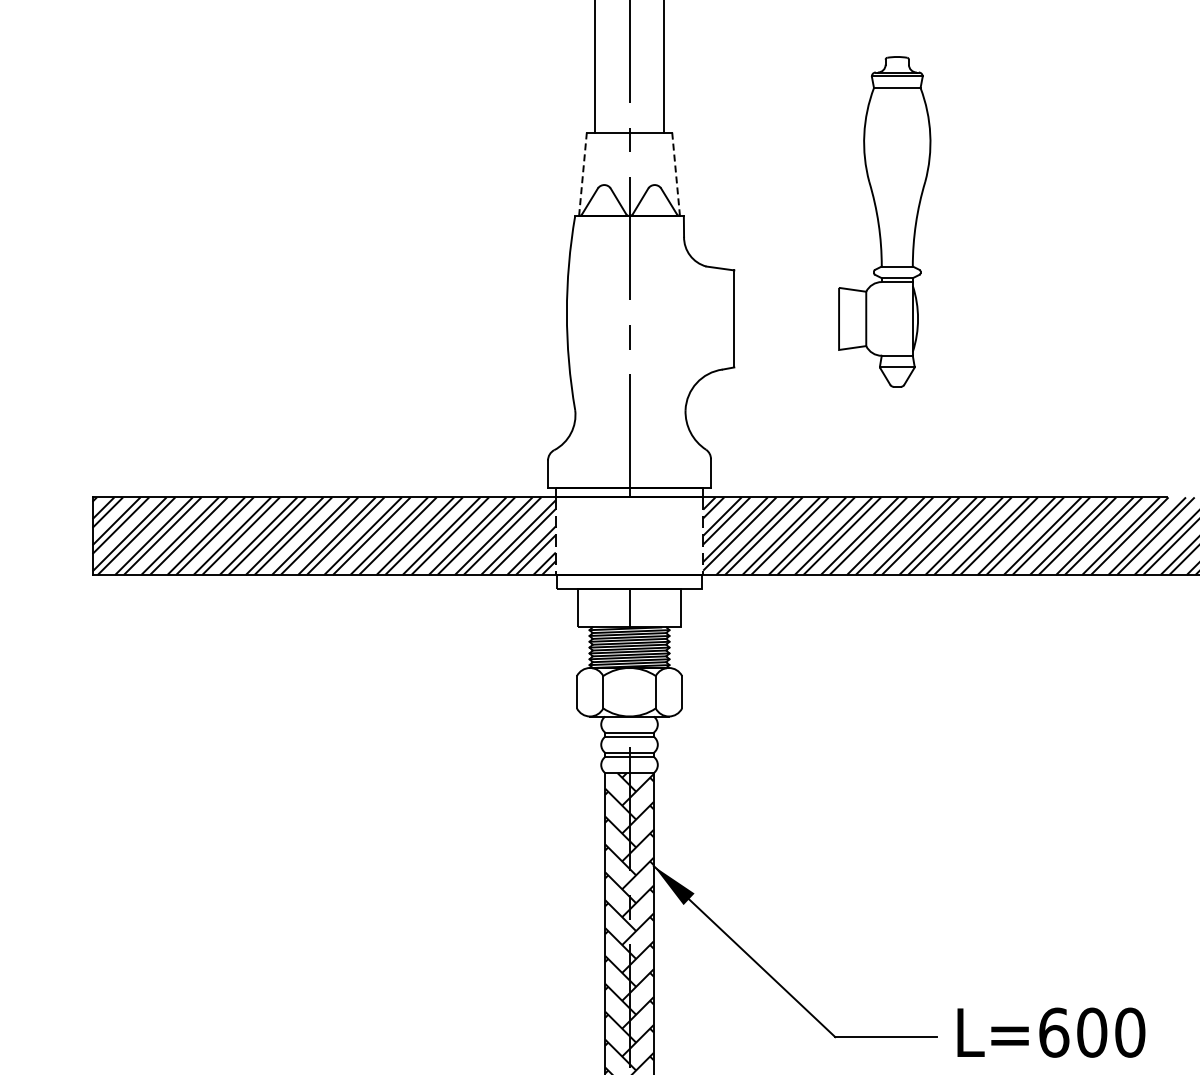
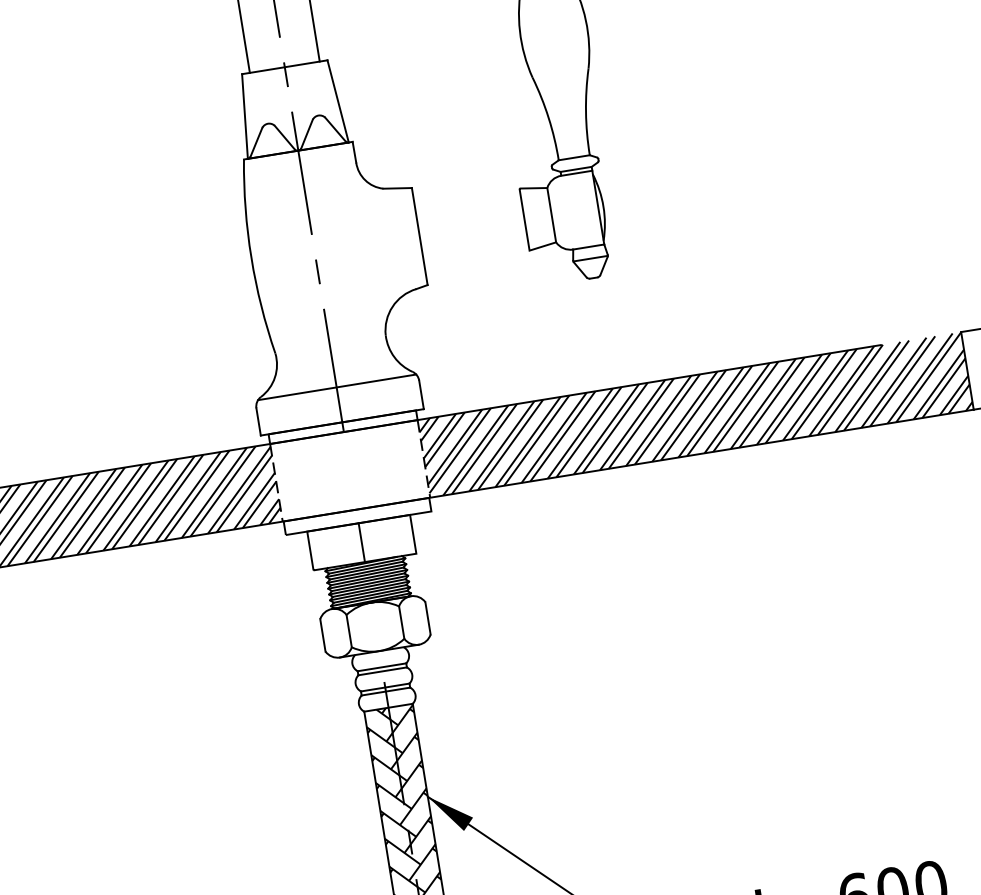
line: (582, 174) -> (244, 116), dashed -> solid
line: (676, 174) -> (338, 101), dashed -> solid
line: (629, 452) -> (336, 387), added

